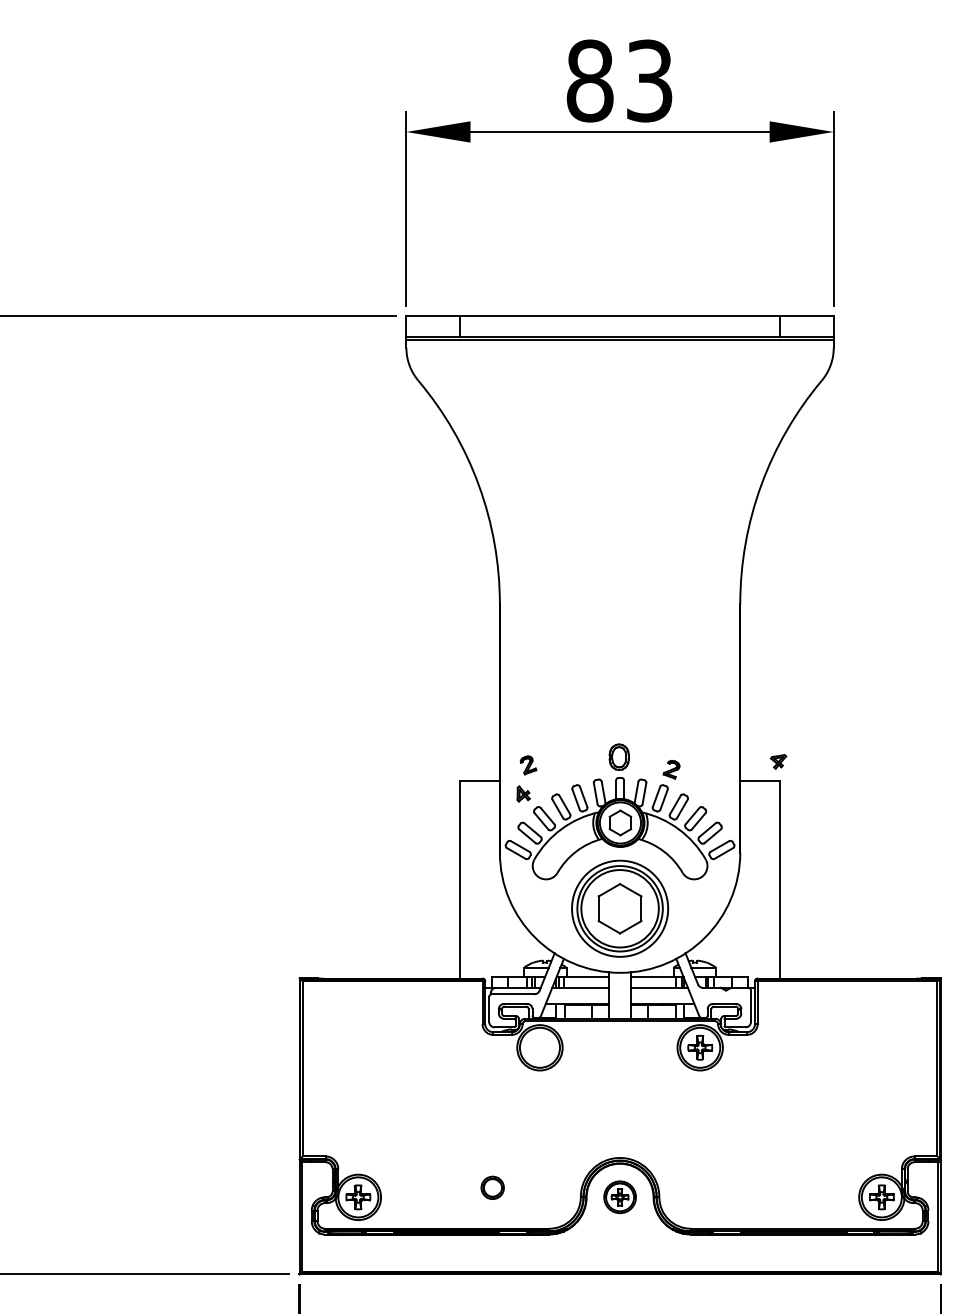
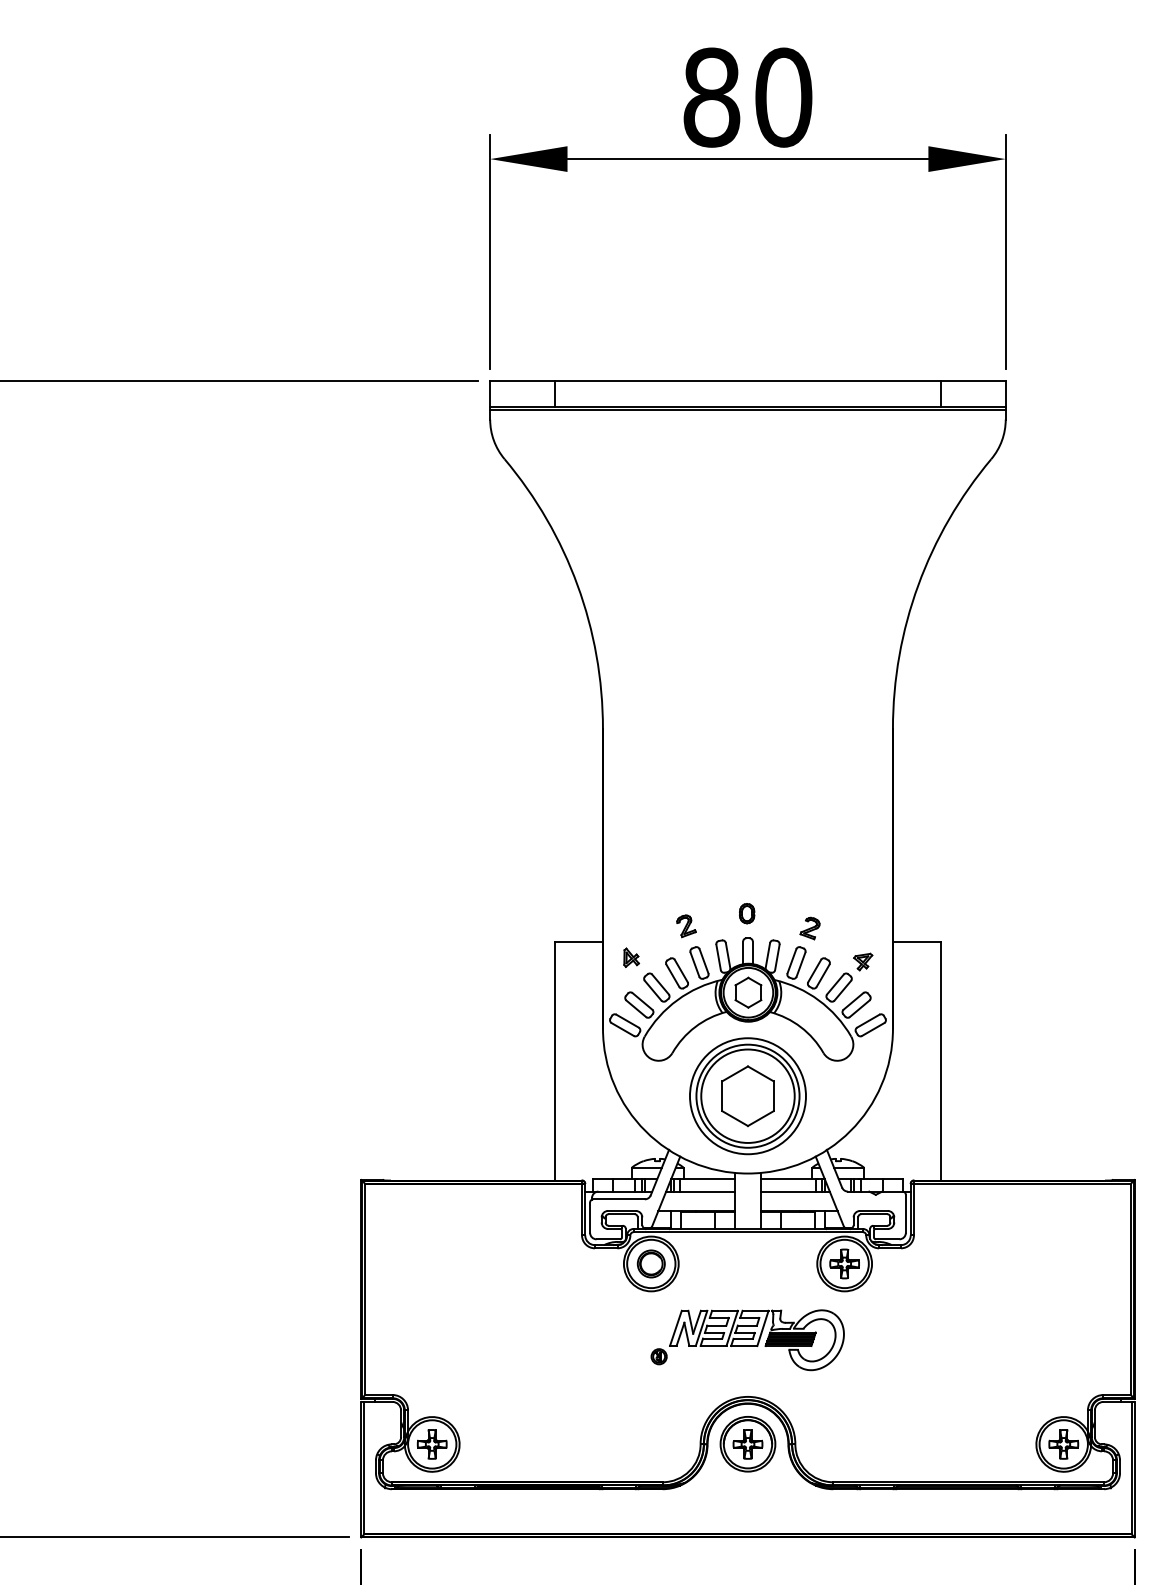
text: (649, 80) -> (783, 97), 83 -> 80
part: (619, 757) -> (747, 913), size x0.62
part: (778, 761) -> (863, 961), moved
part: (528, 765) -> (686, 926), moved
part: (619, 1111) -> (747, 1340), added
part: (492, 1187) -> (650, 1263), moved
part: (619, 1197) -> (747, 1444), size x1.43

